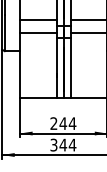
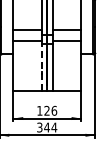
line: (56, 66) -> (41, 66), solid -> dashed
text: (63, 123) -> (47, 110), 244 -> 126

